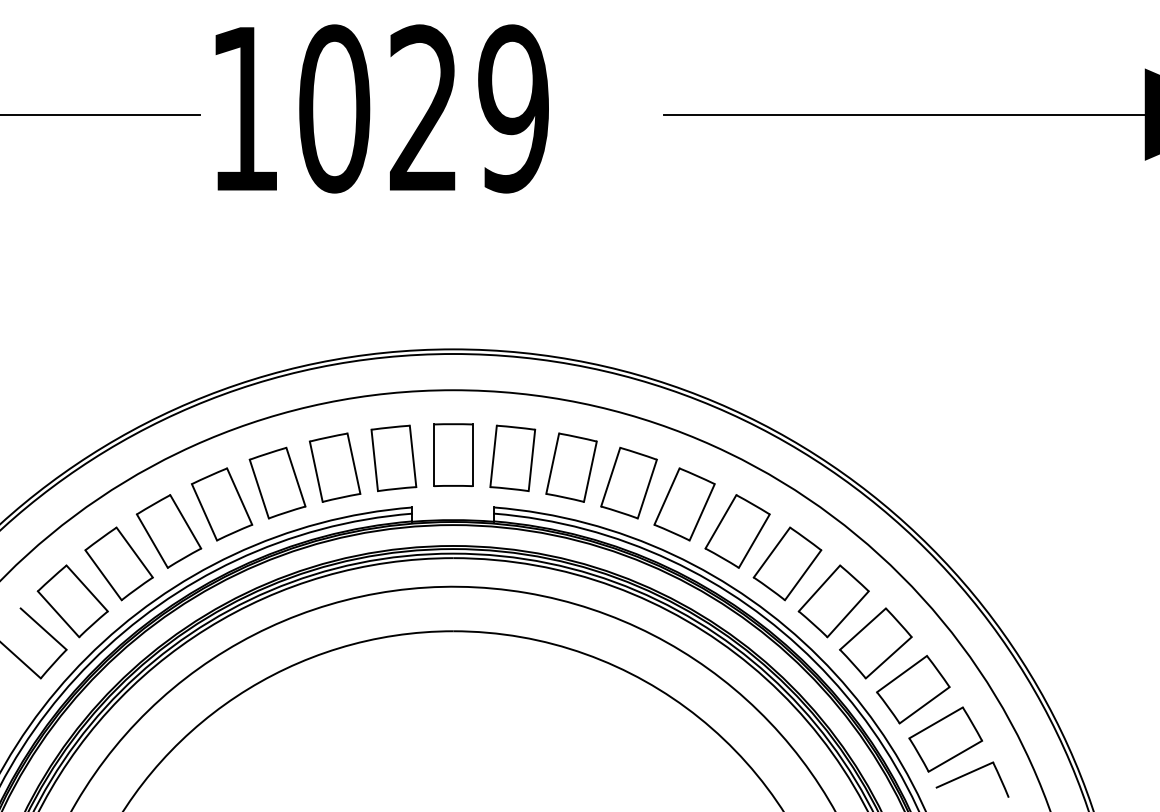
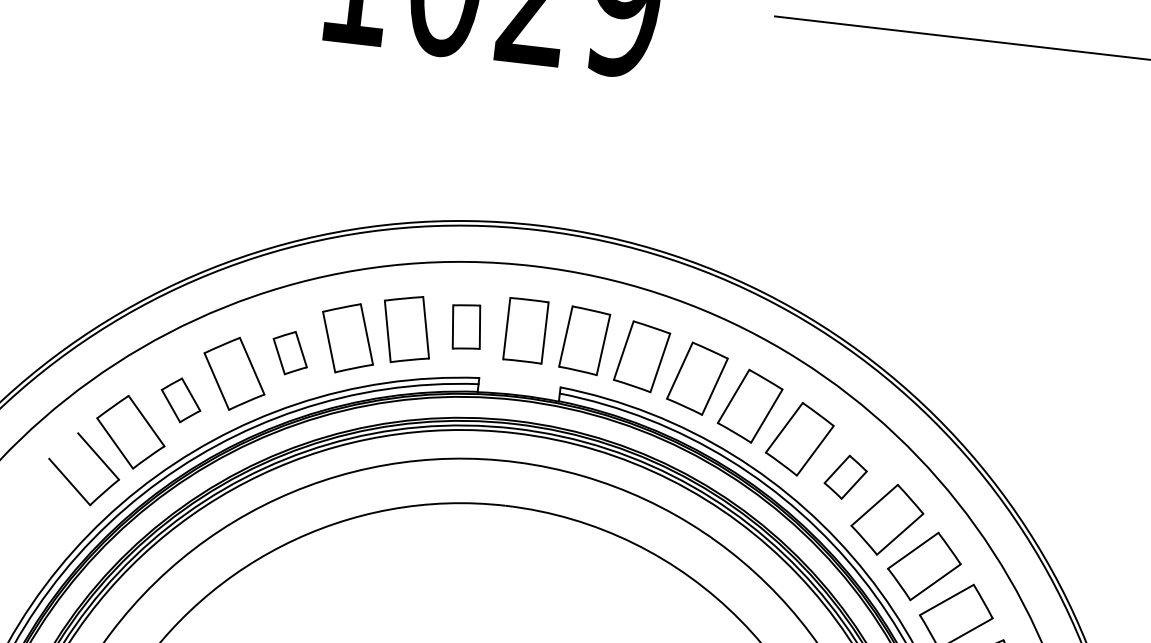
part: (393, 458) -> (466, 327), size x0.7
part: (221, 504) -> (289, 353), size x0.6
part: (118, 563) -> (180, 399), size x0.6
part: (787, 563) -> (845, 476), size x0.6

